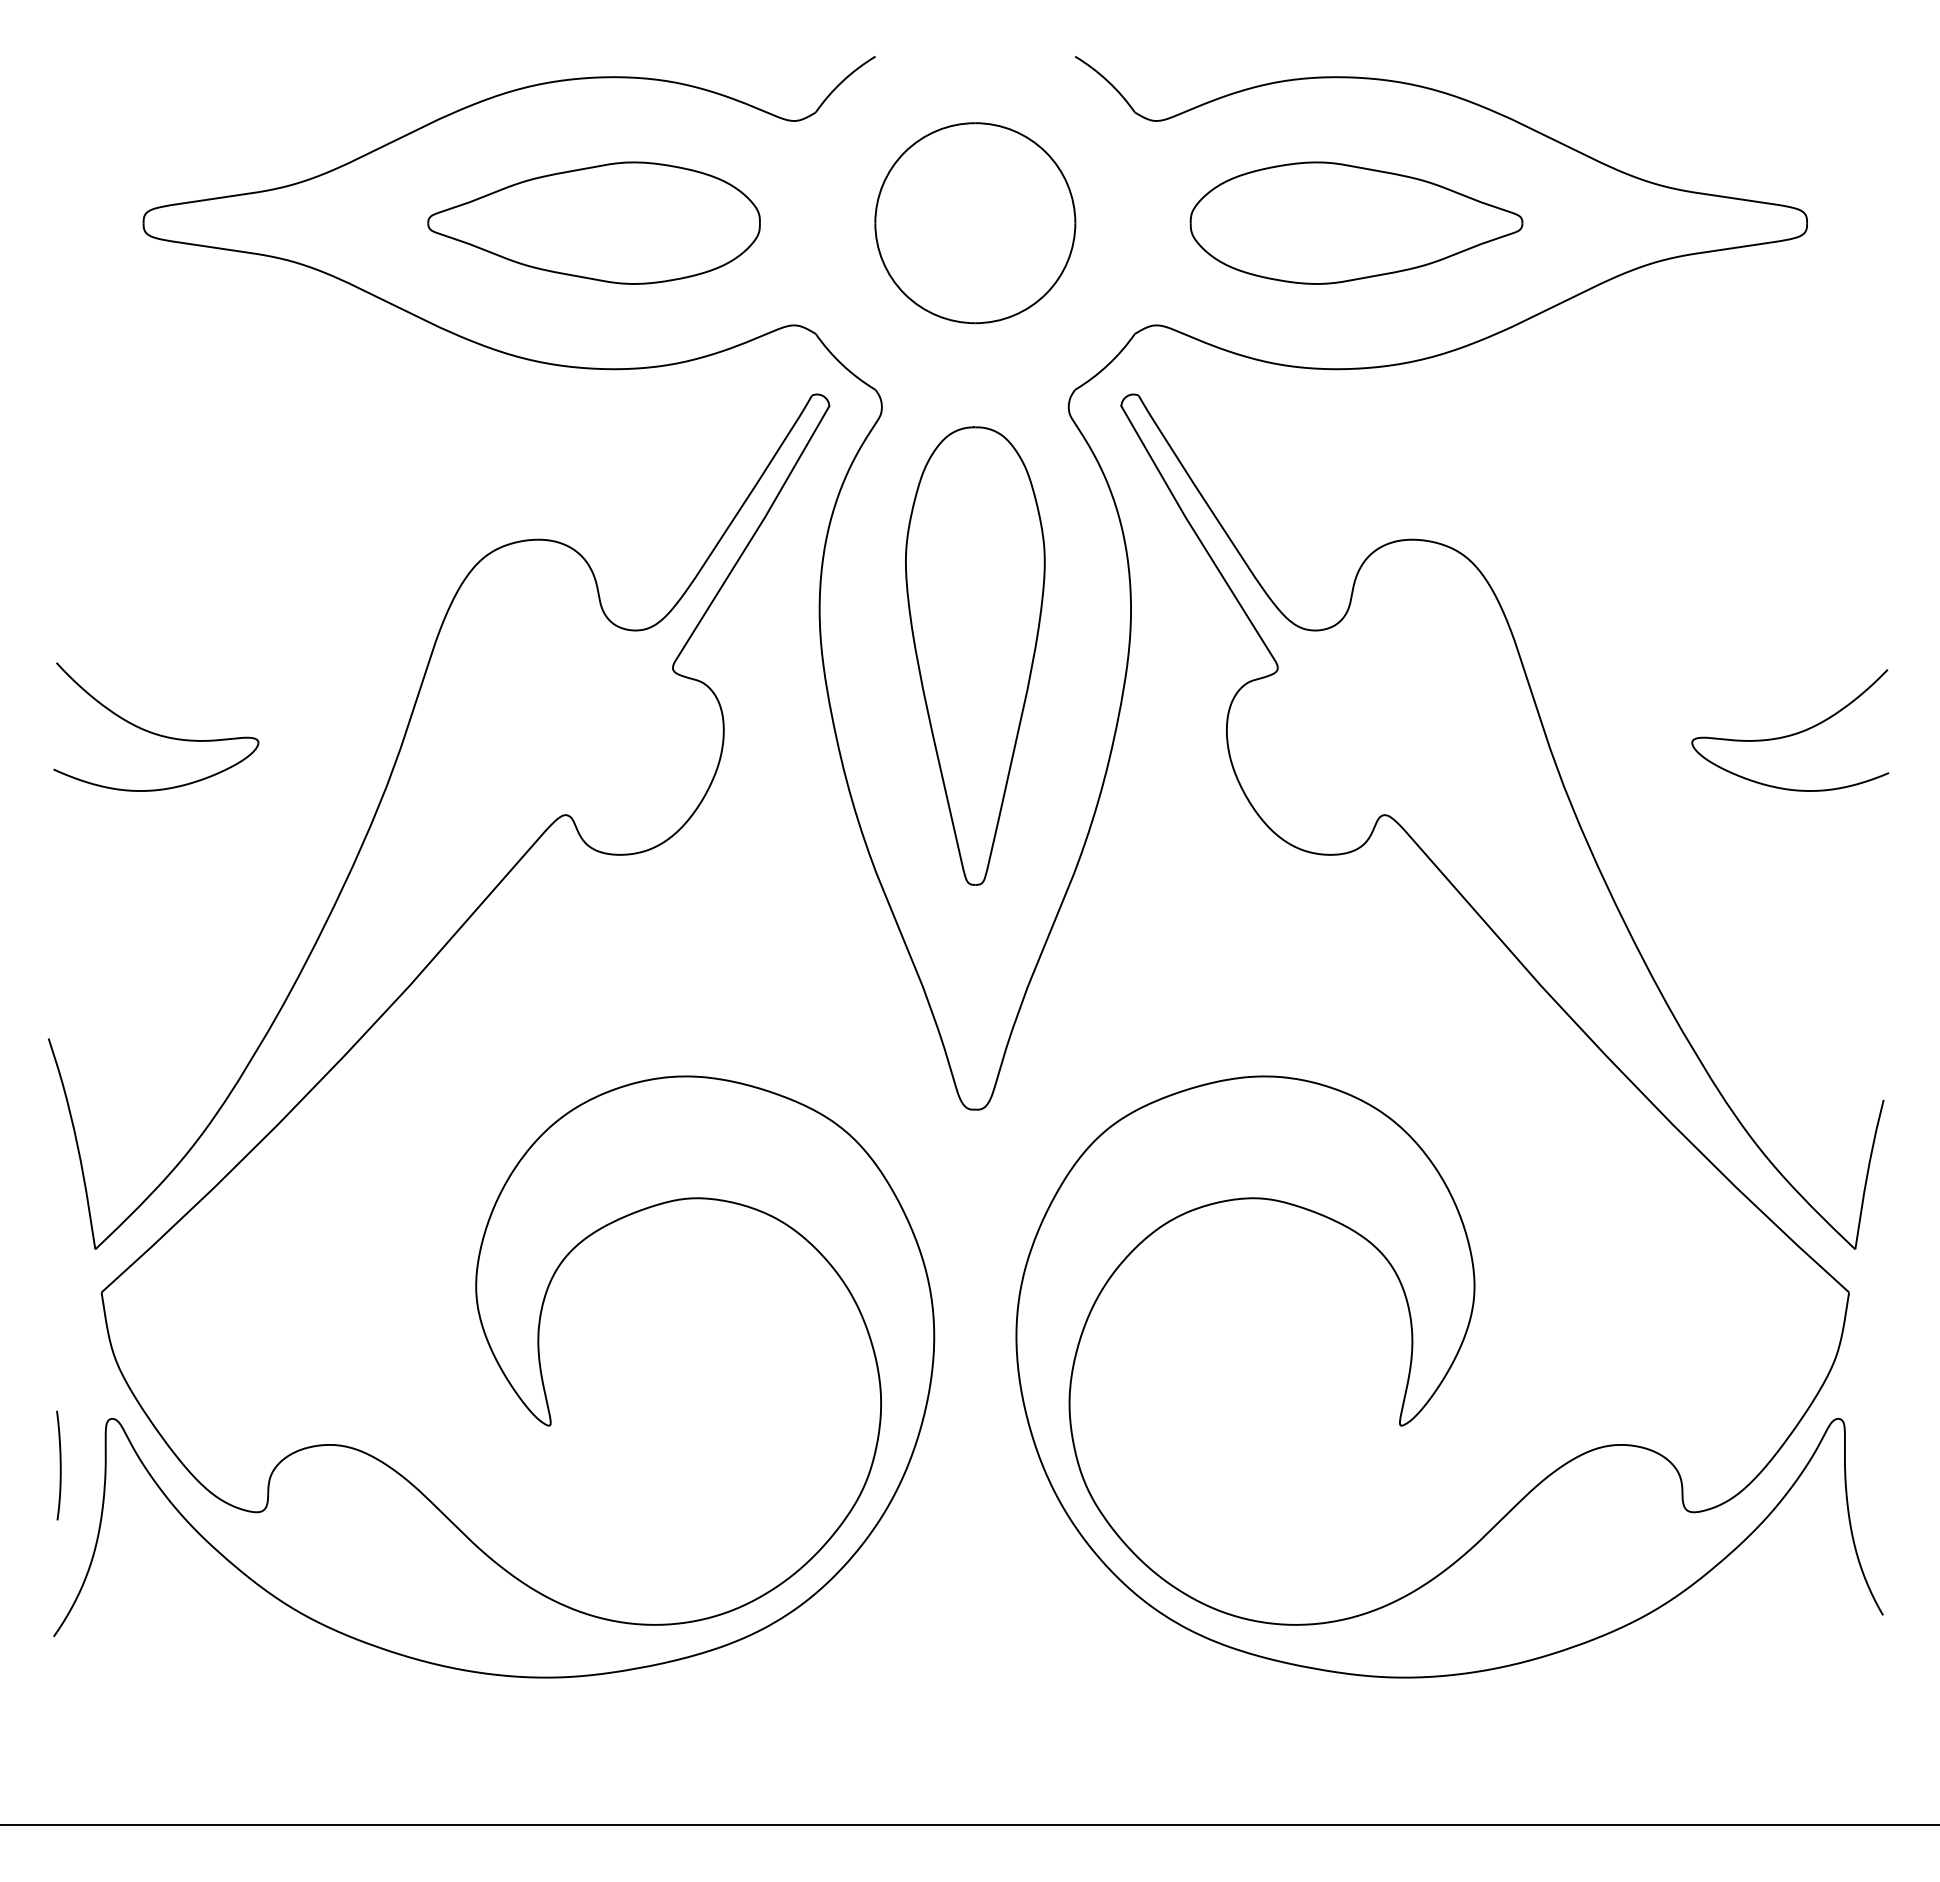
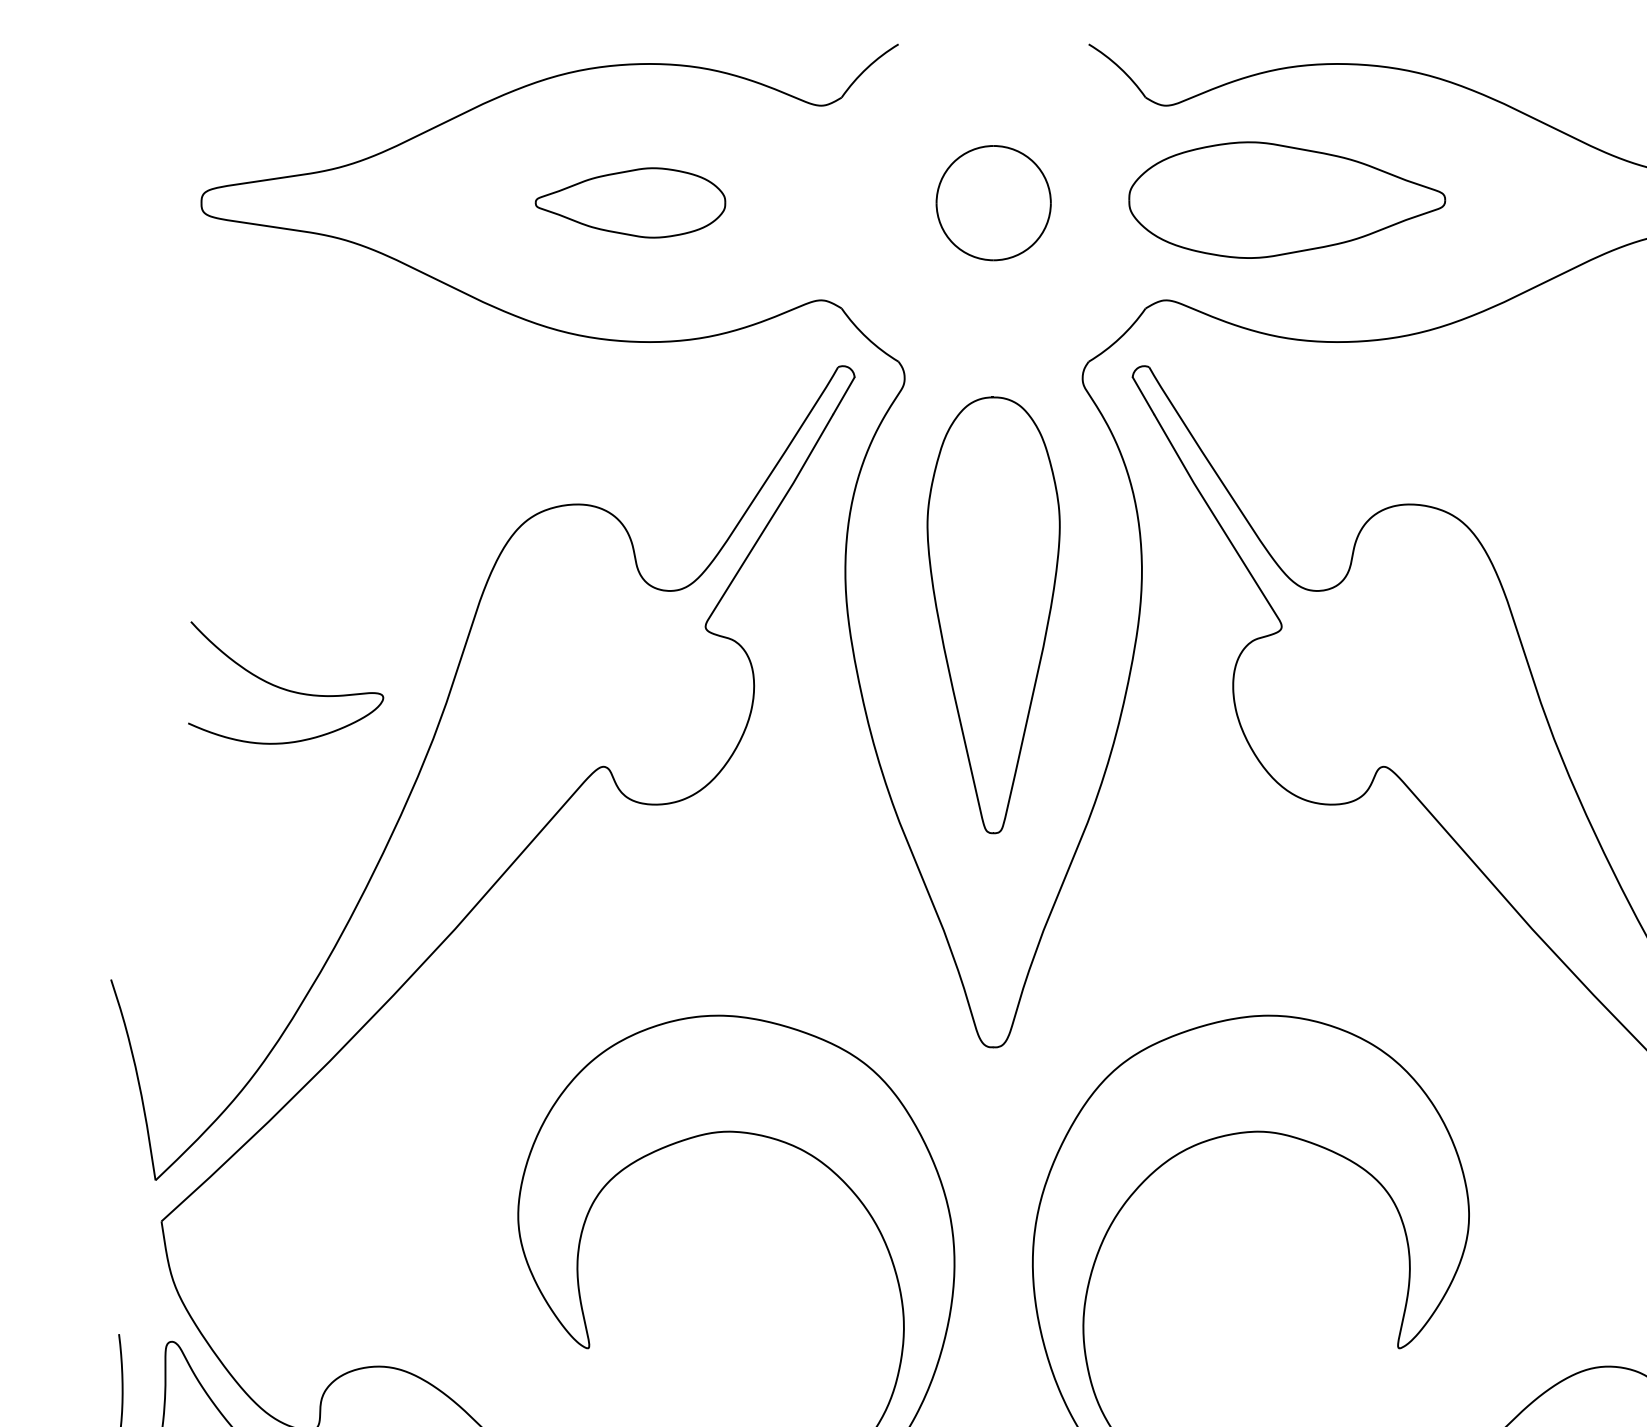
part: (593, 222) -> (630, 202), size x0.6
part: (1356, 222) -> (1287, 199), moved
part: (975, 223) -> (993, 203), size x0.6
curve: (154, 732) -> (284, 688), moved

